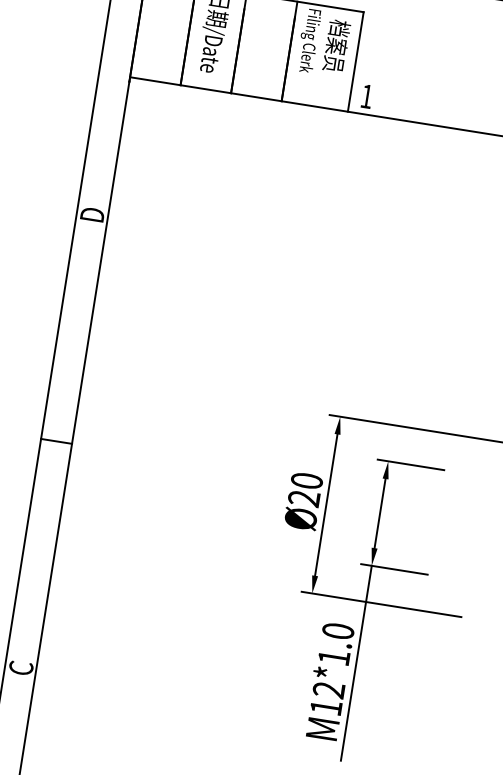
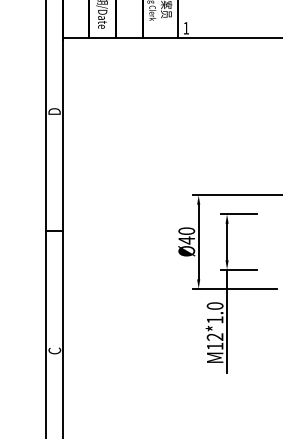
text: (303, 498) -> (186, 240), Ø20 -> Ø40

